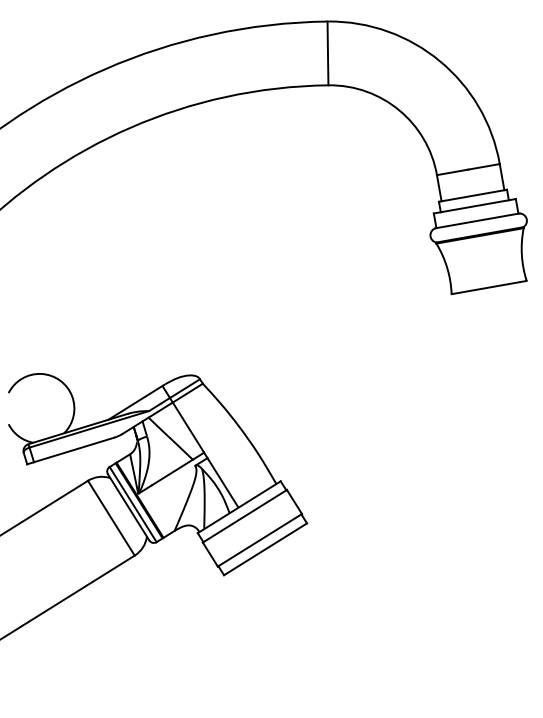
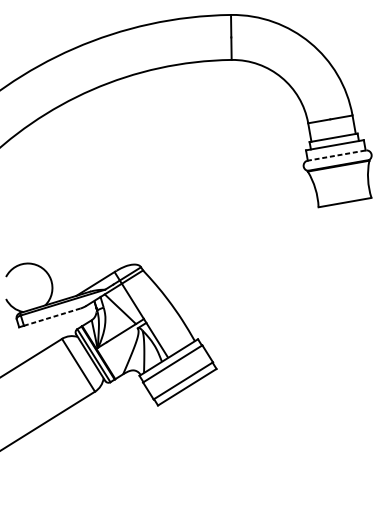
line: (477, 220) -> (336, 155), solid -> dashed
line: (74, 449) -> (52, 316), solid -> dashed

